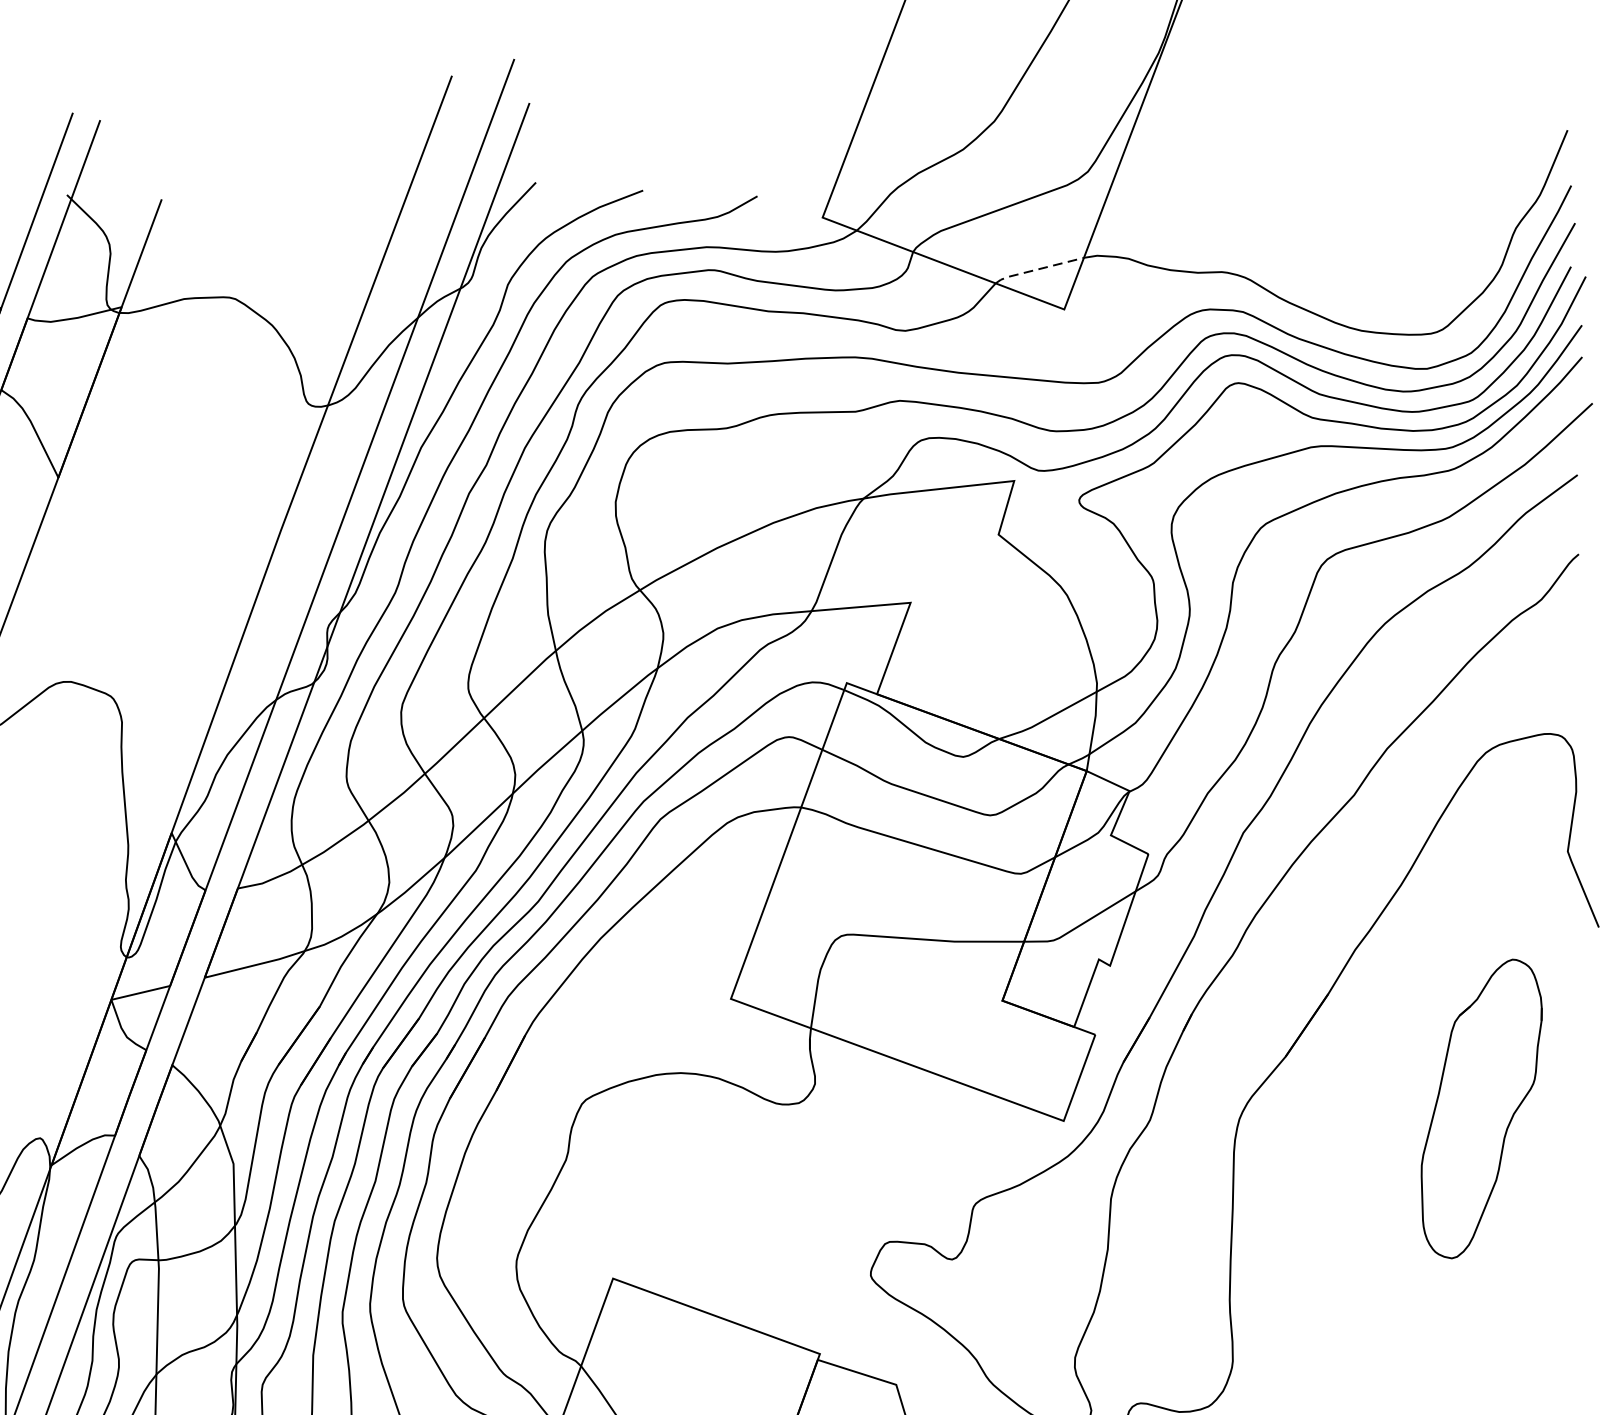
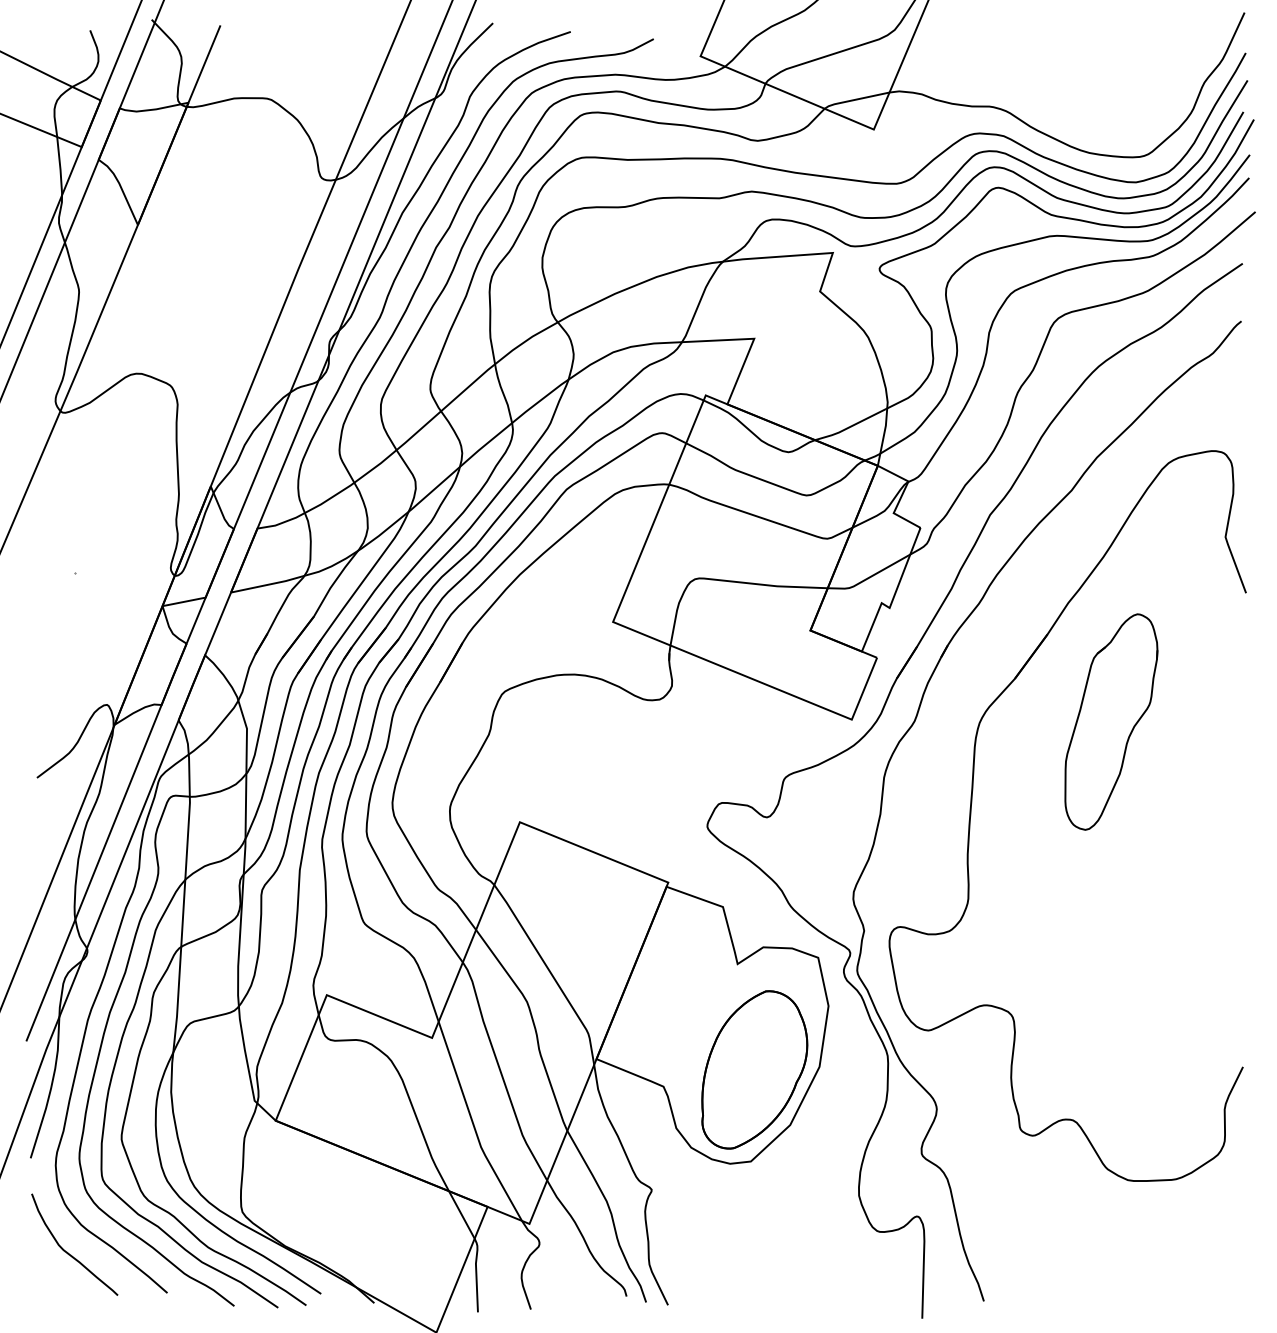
line: (1037, 269) -> (855, 99), dashed -> solid
part: (1482, 1108) -> (1111, 721), moved

